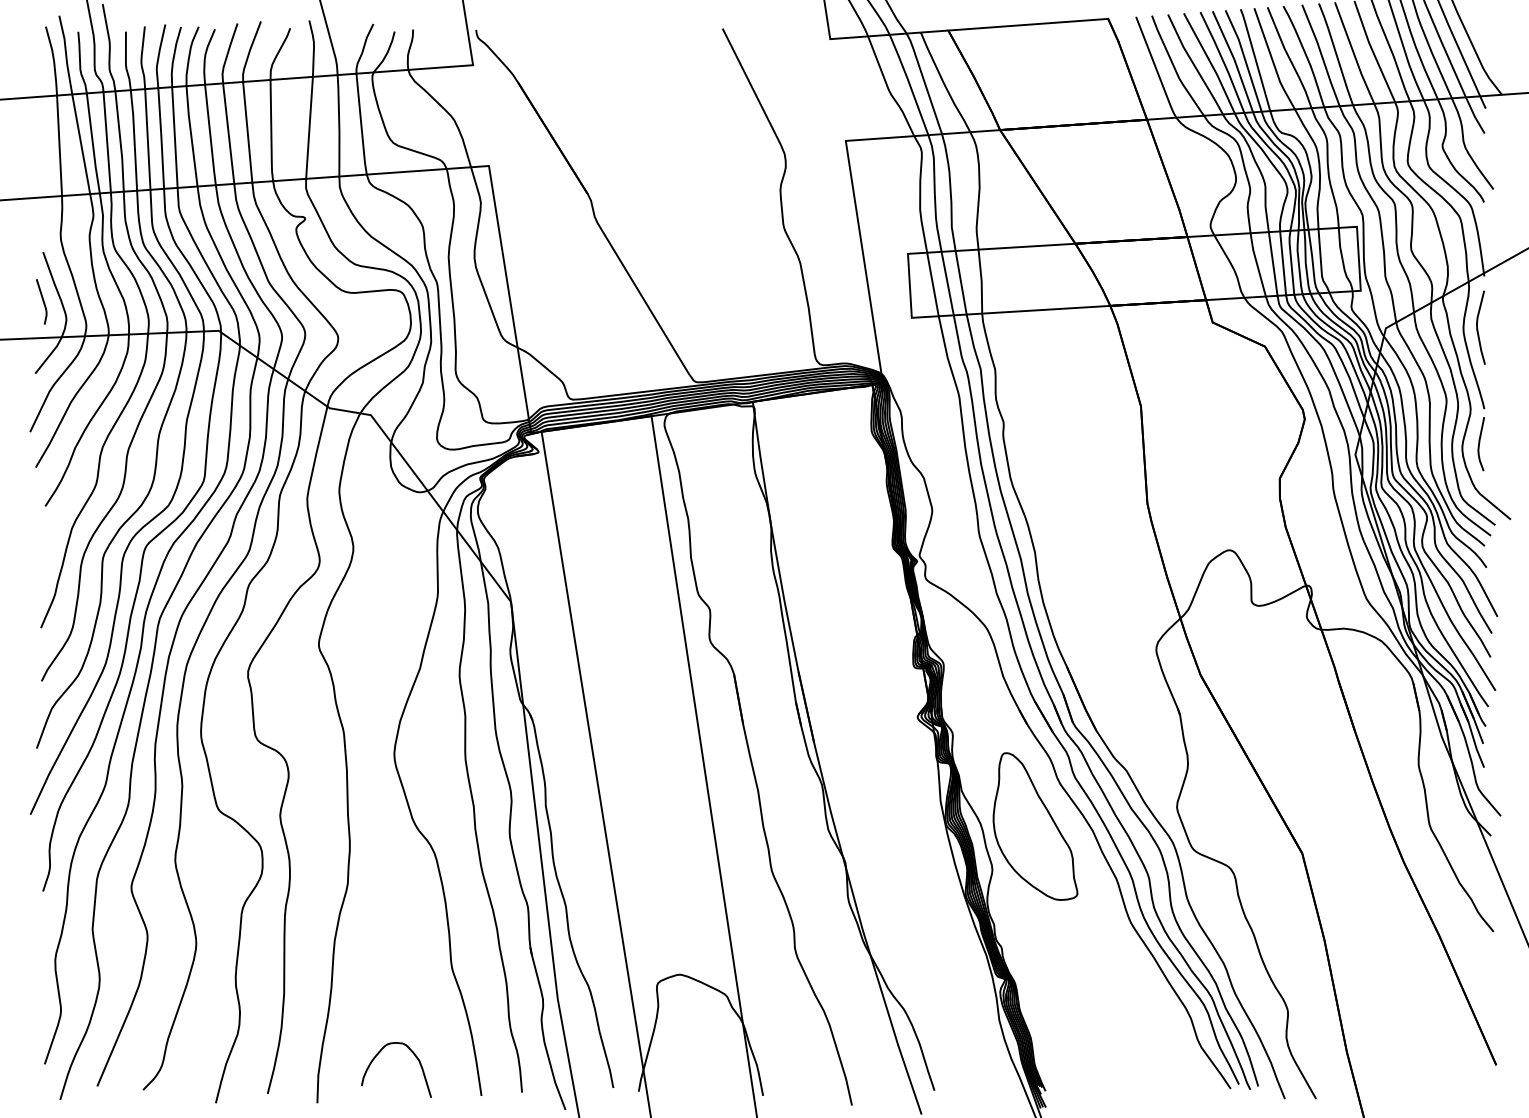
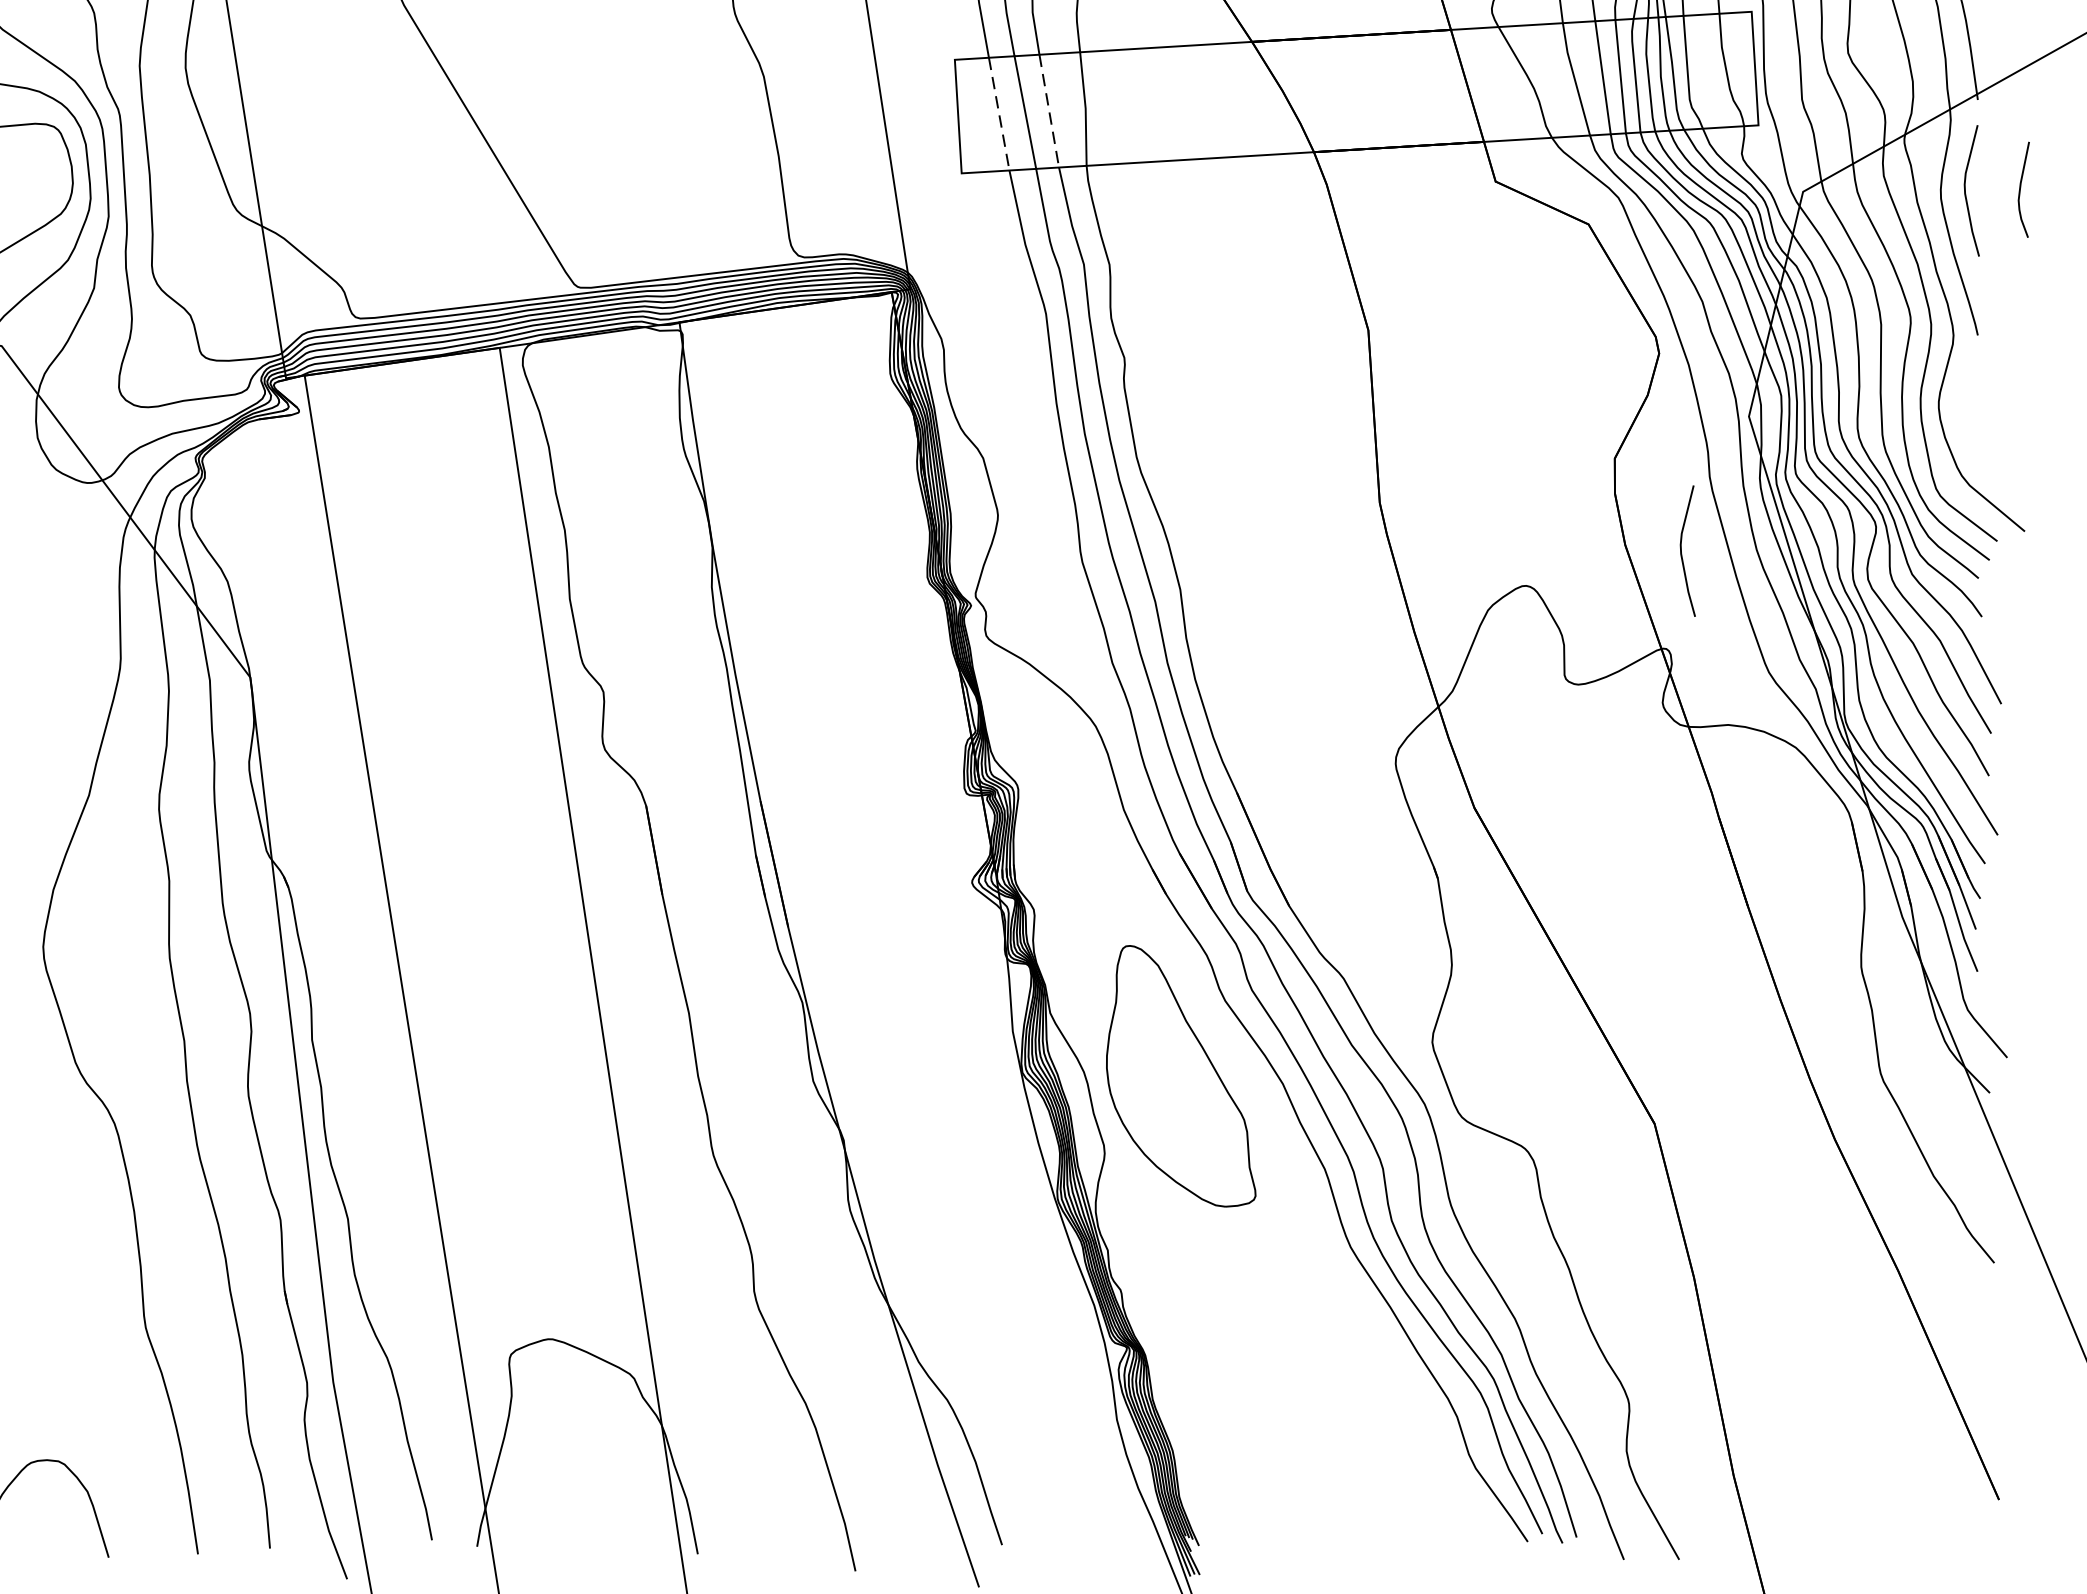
line: (961, 283) -> (1049, 112), solid -> dashed
line: (933, 284) -> (1000, 114), solid -> dashed
curve: (1480, 443) -> (2022, 188), moved
curve: (1318, 531) -> (1683, 552), added

